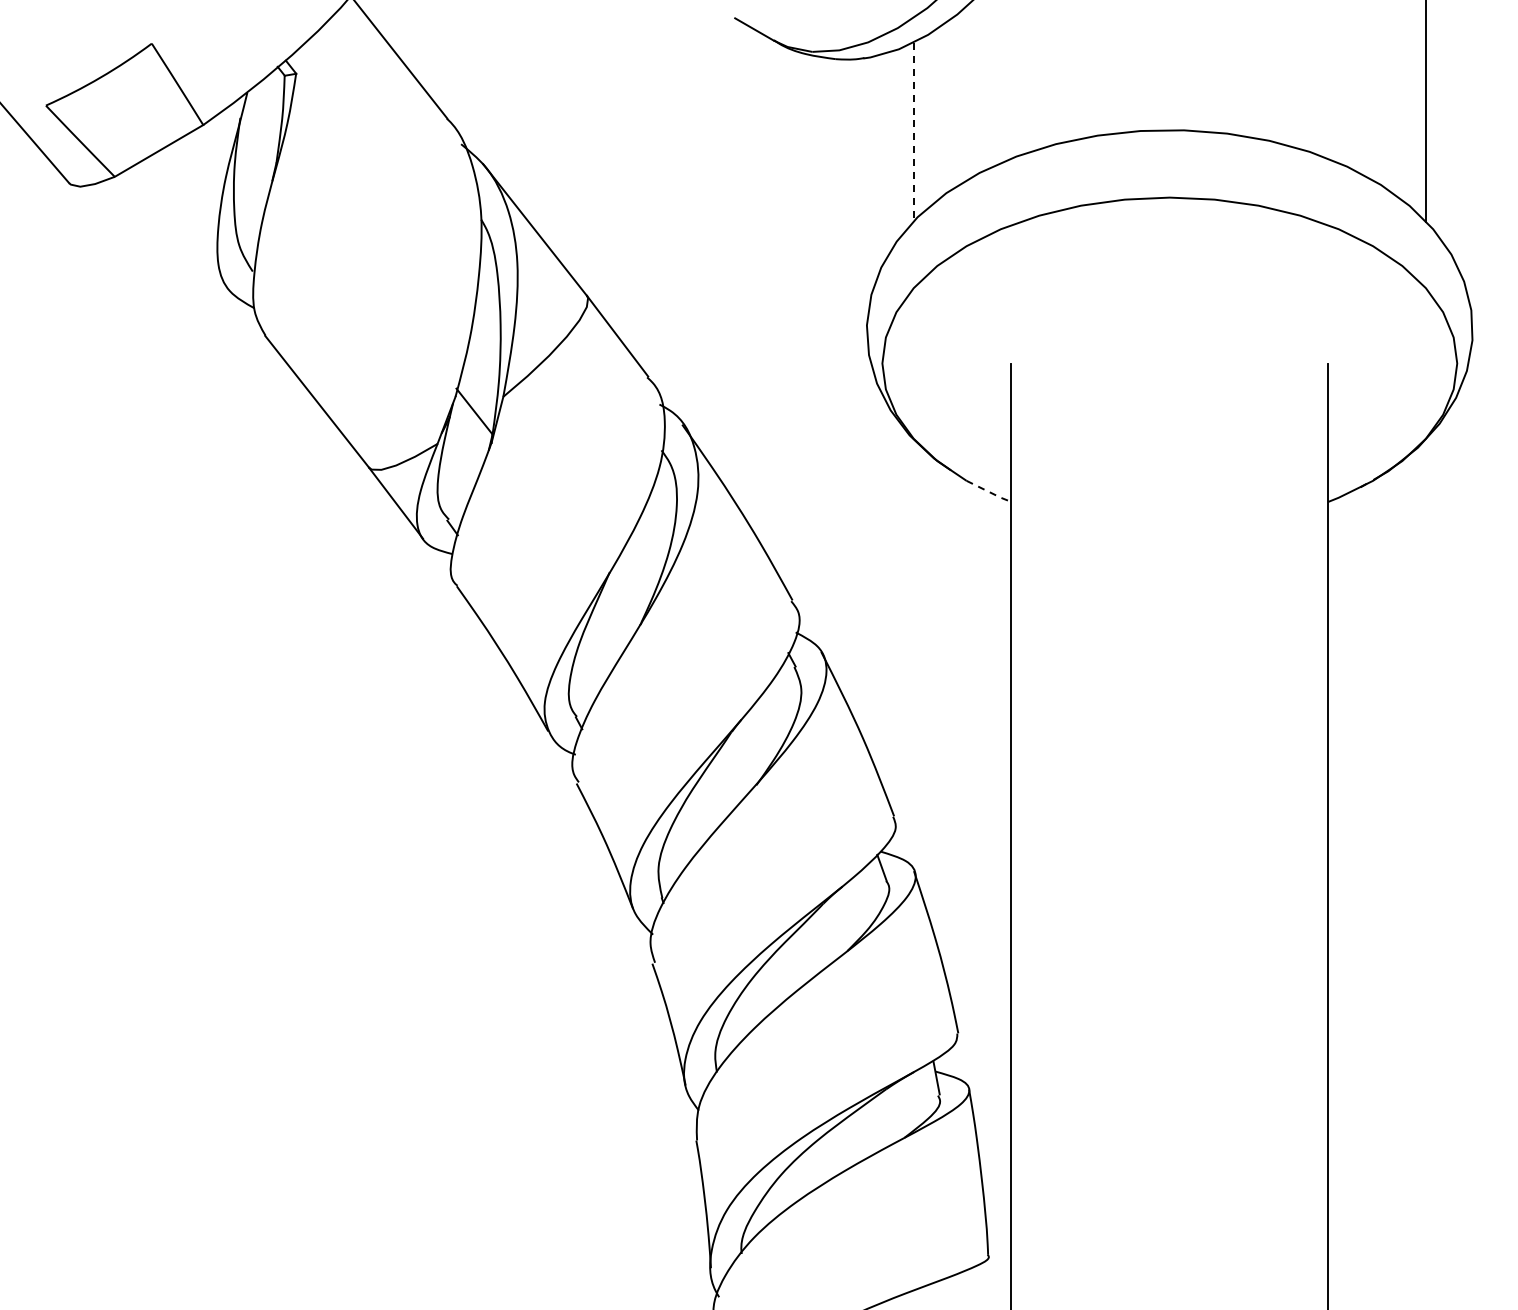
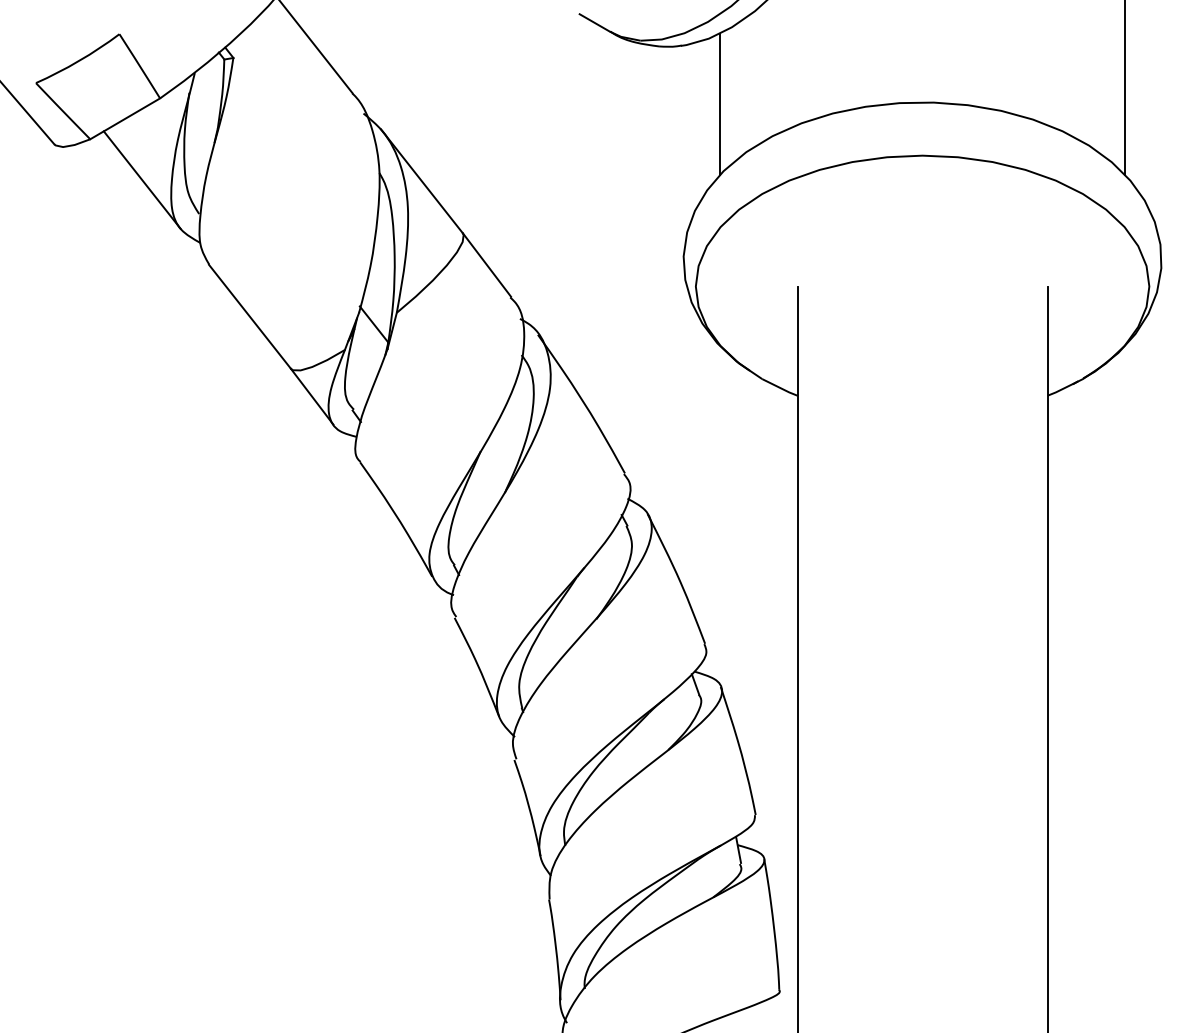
line: (913, 132) -> (720, 104), dashed -> solid
line: (180, 228) -> (142, 180), added
line: (989, 492) -> (780, 388), dashed -> solid

